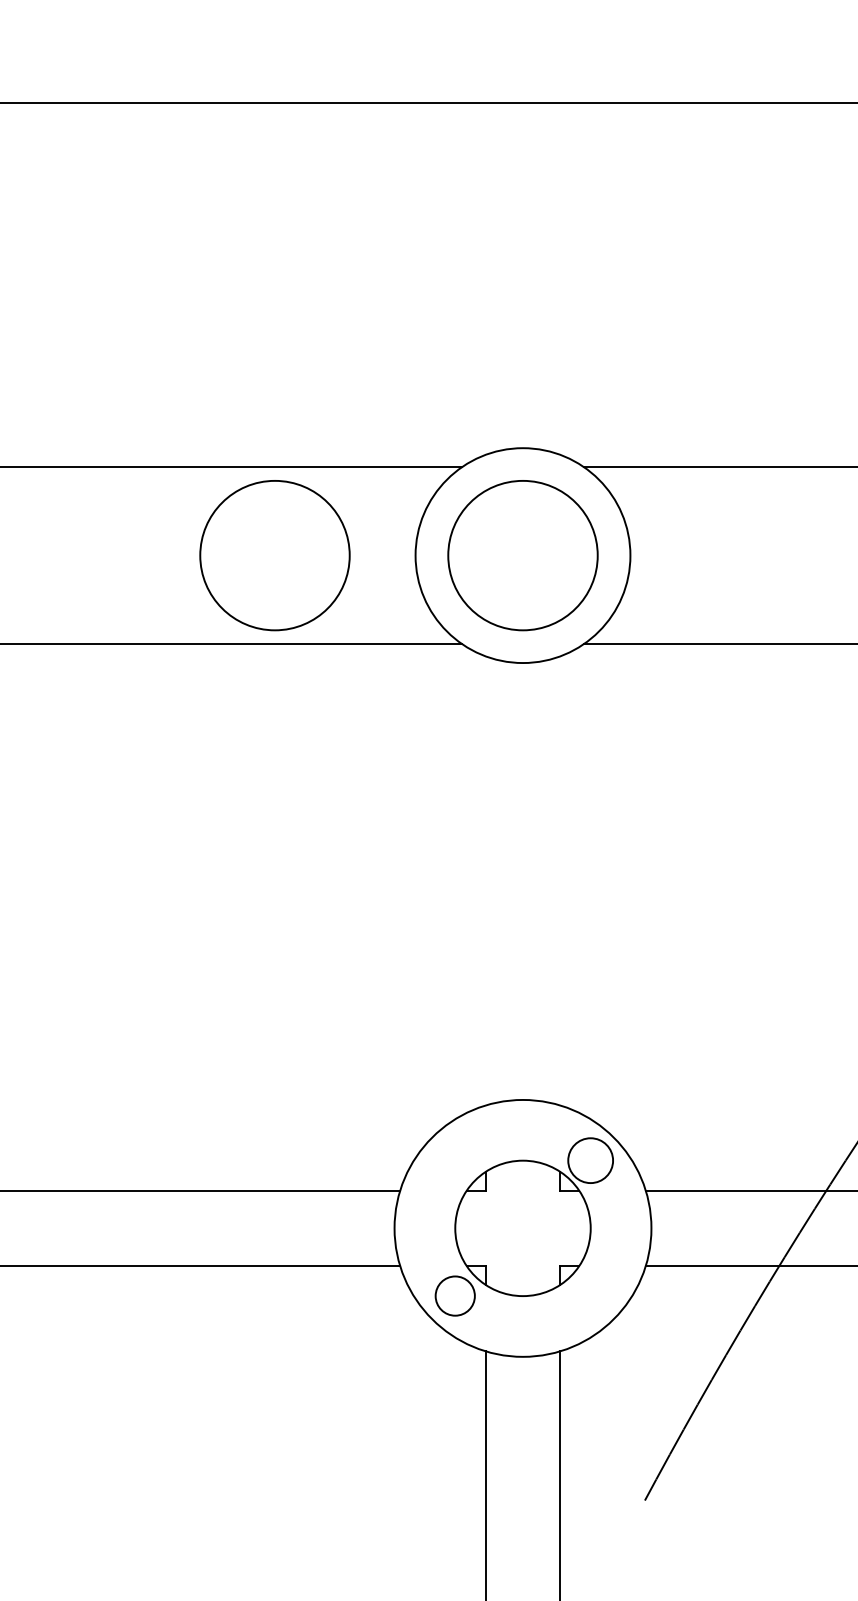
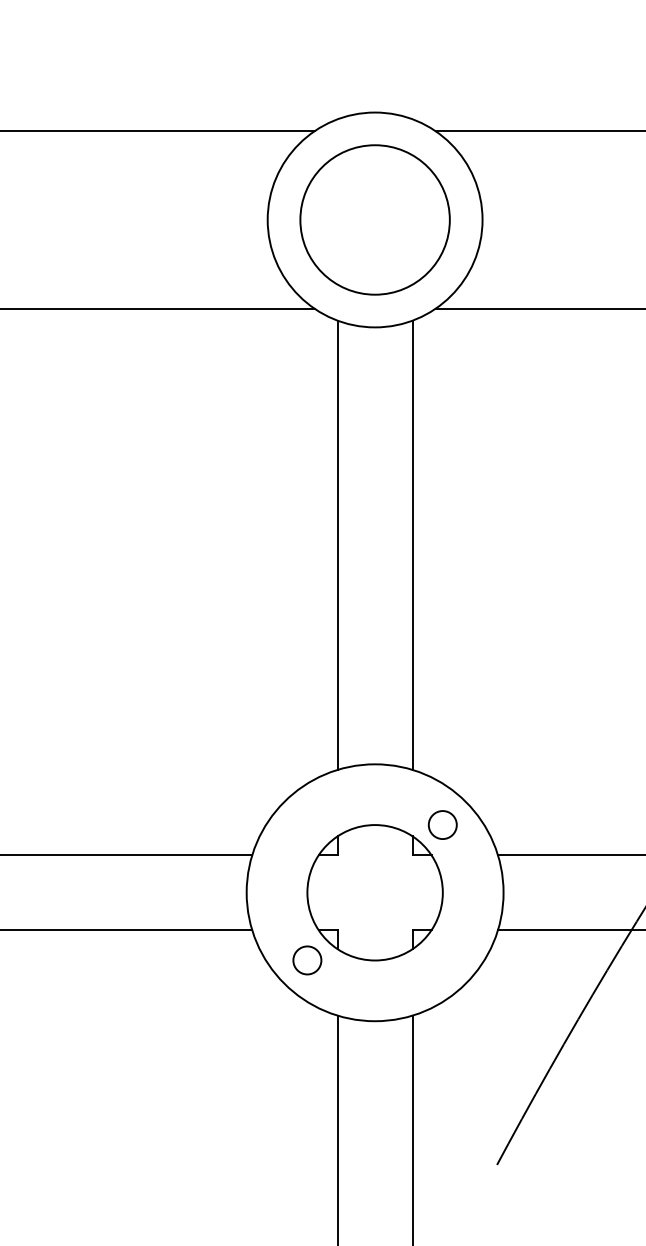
circle: (274, 555) -> (126, 219), removed
line: (485, 880) -> (337, 544), added
line: (560, 880) -> (412, 544), added
circle: (590, 1160) -> (442, 824), size x0.62
circle: (455, 1296) -> (307, 960), size x0.71

